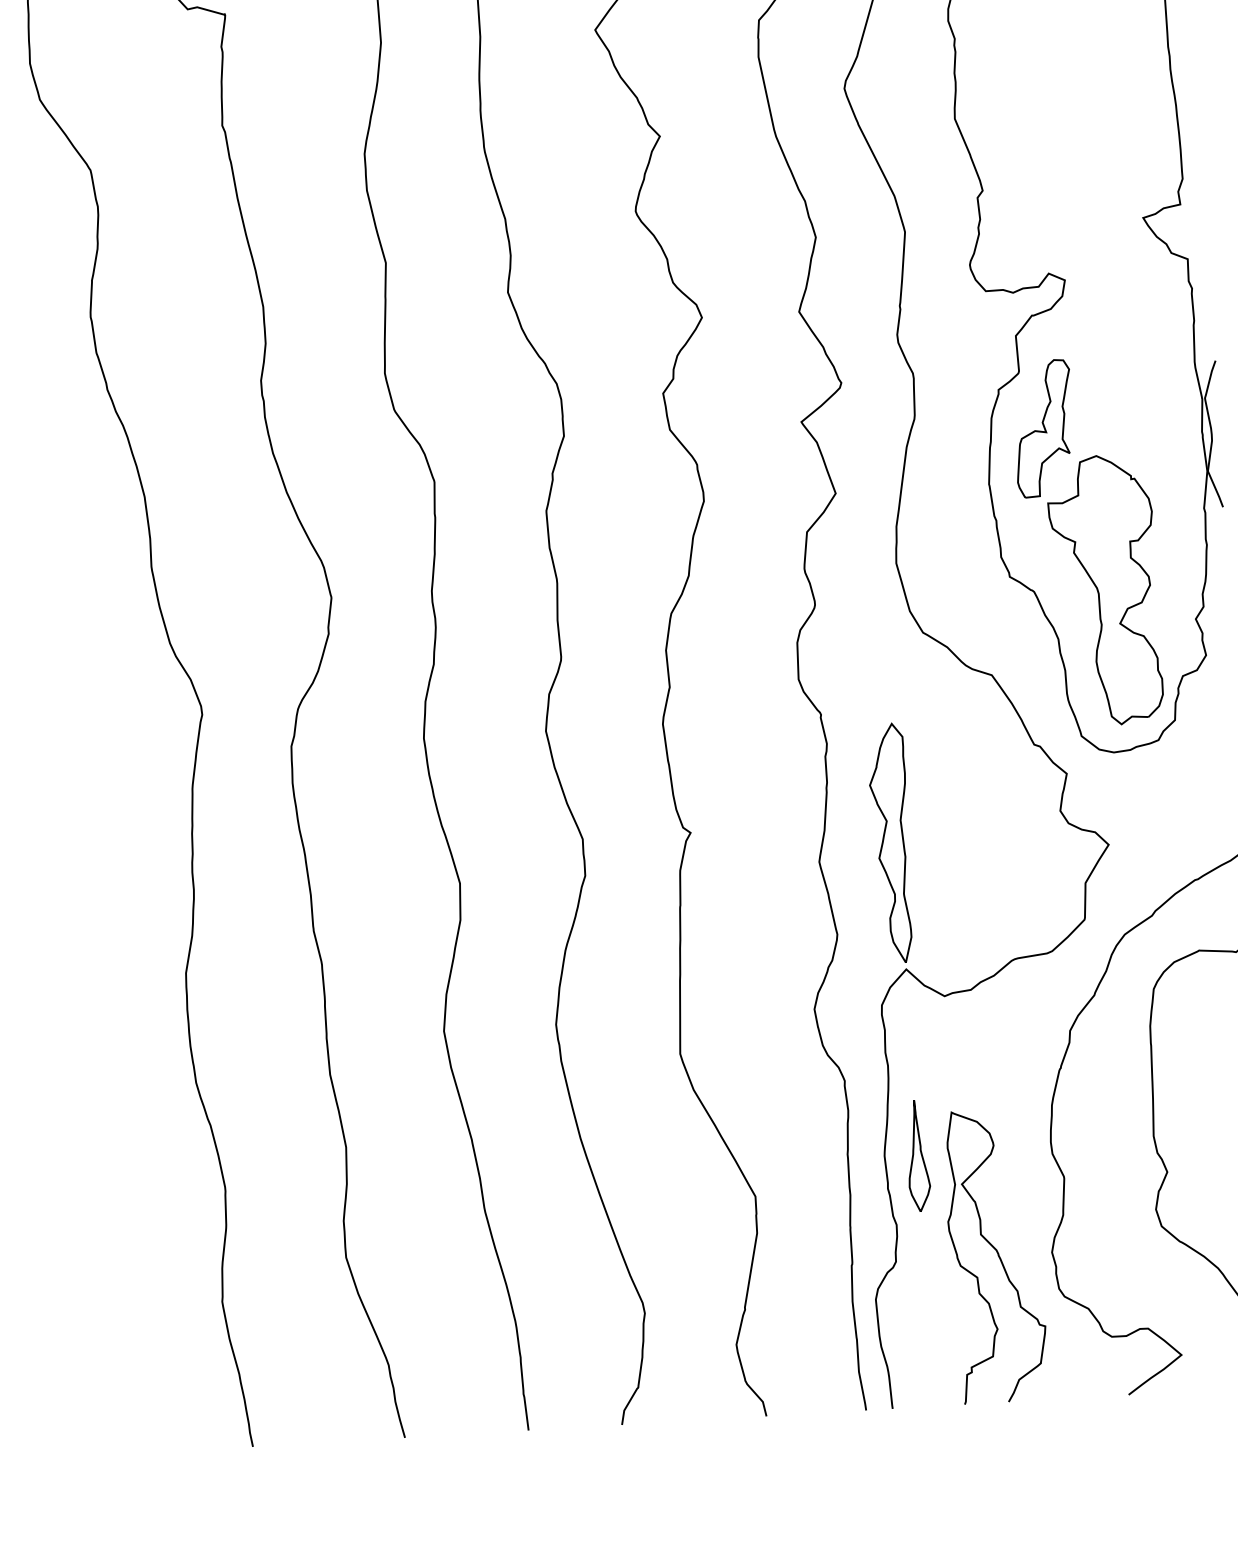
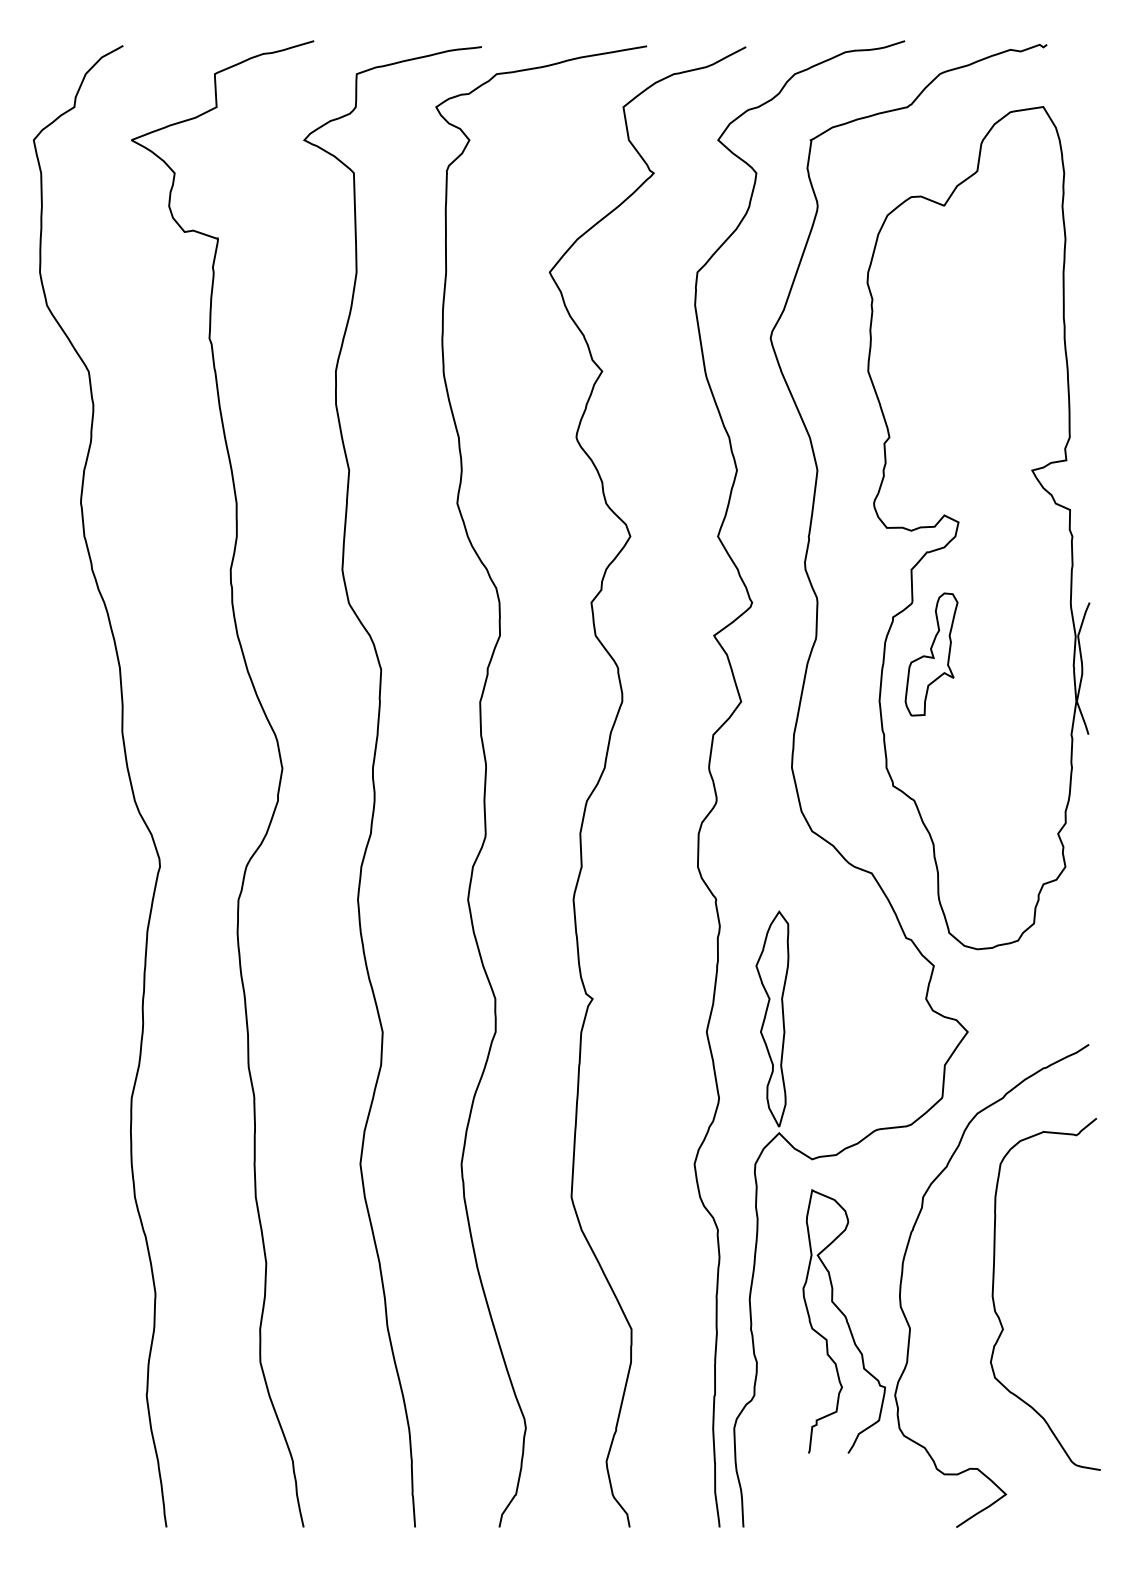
part: (1104, 590) -> (977, 803), removed
part: (917, 1155) -> (779, 1301), removed
curve: (997, 1254) -> (845, 1320), moved

